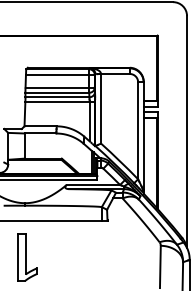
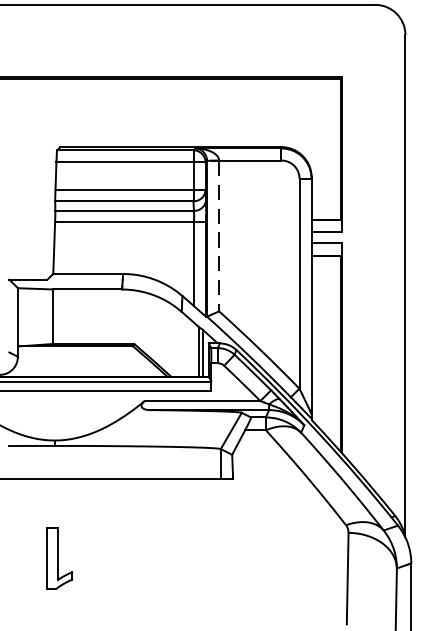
line: (101, 108) -> (220, 235), solid -> dashed
part: (27, 257) -> (59, 558), size x0.6

